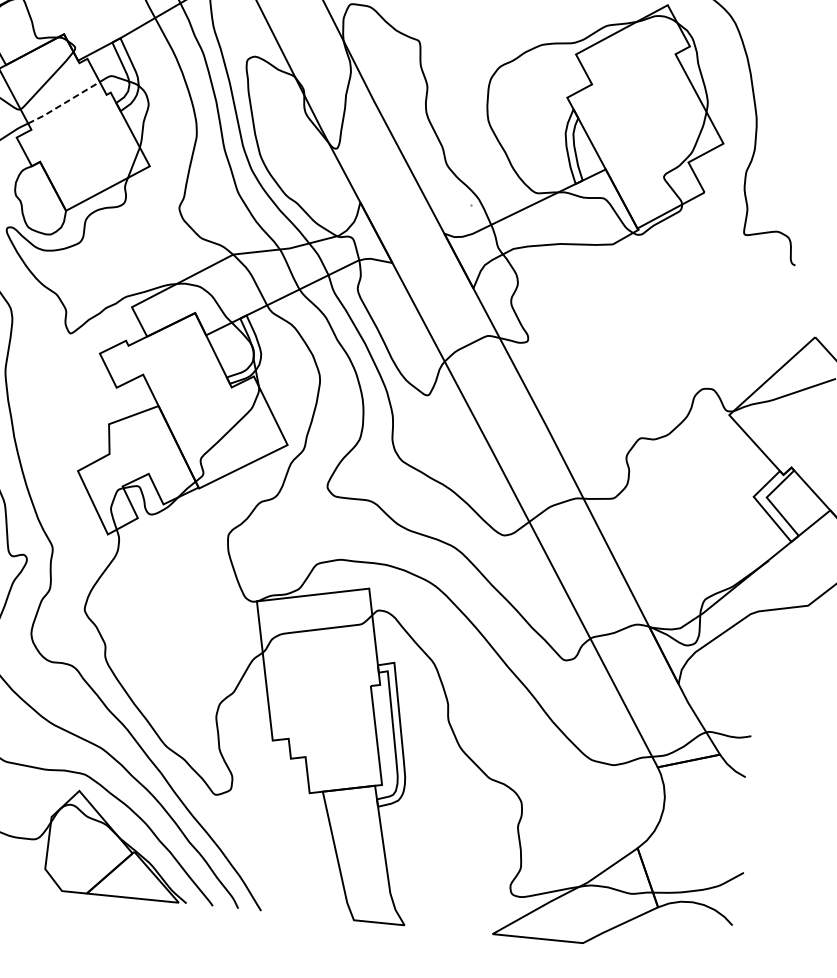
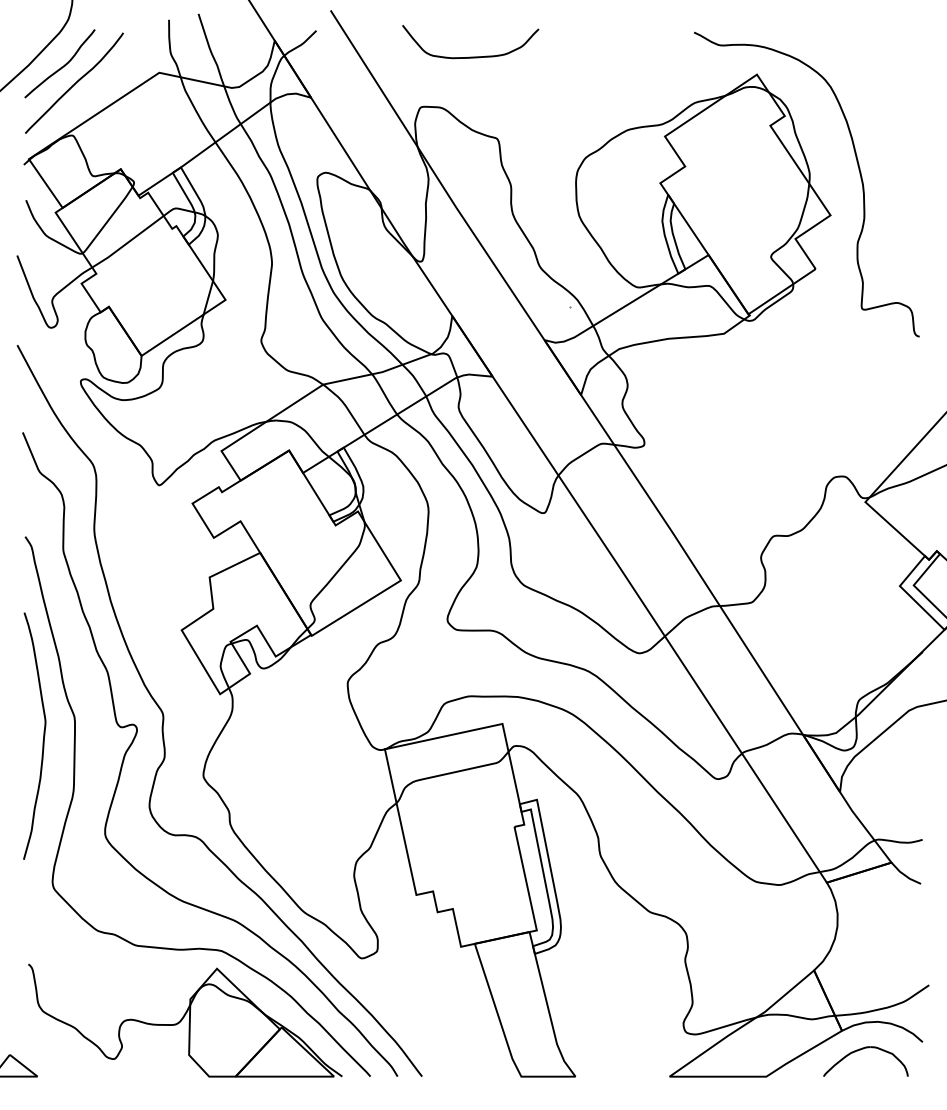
line: (63, 103) -> (127, 242), dashed -> solid
part: (673, 927) -> (860, 1050), added

